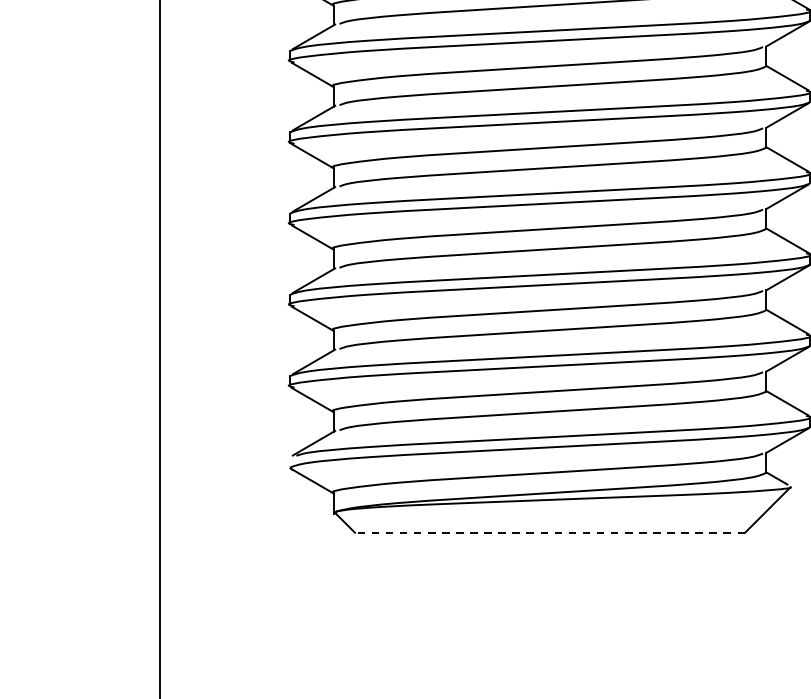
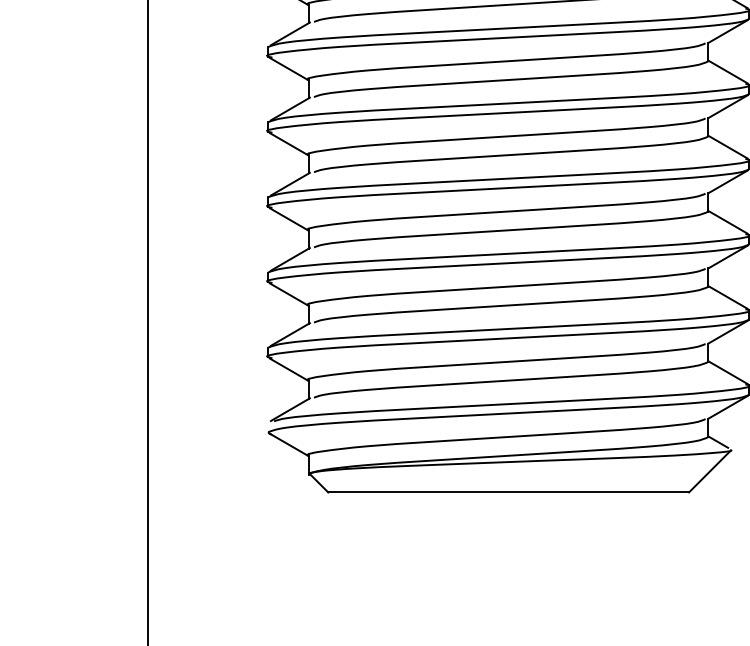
line: (549, 532) -> (508, 492), dashed -> solid

